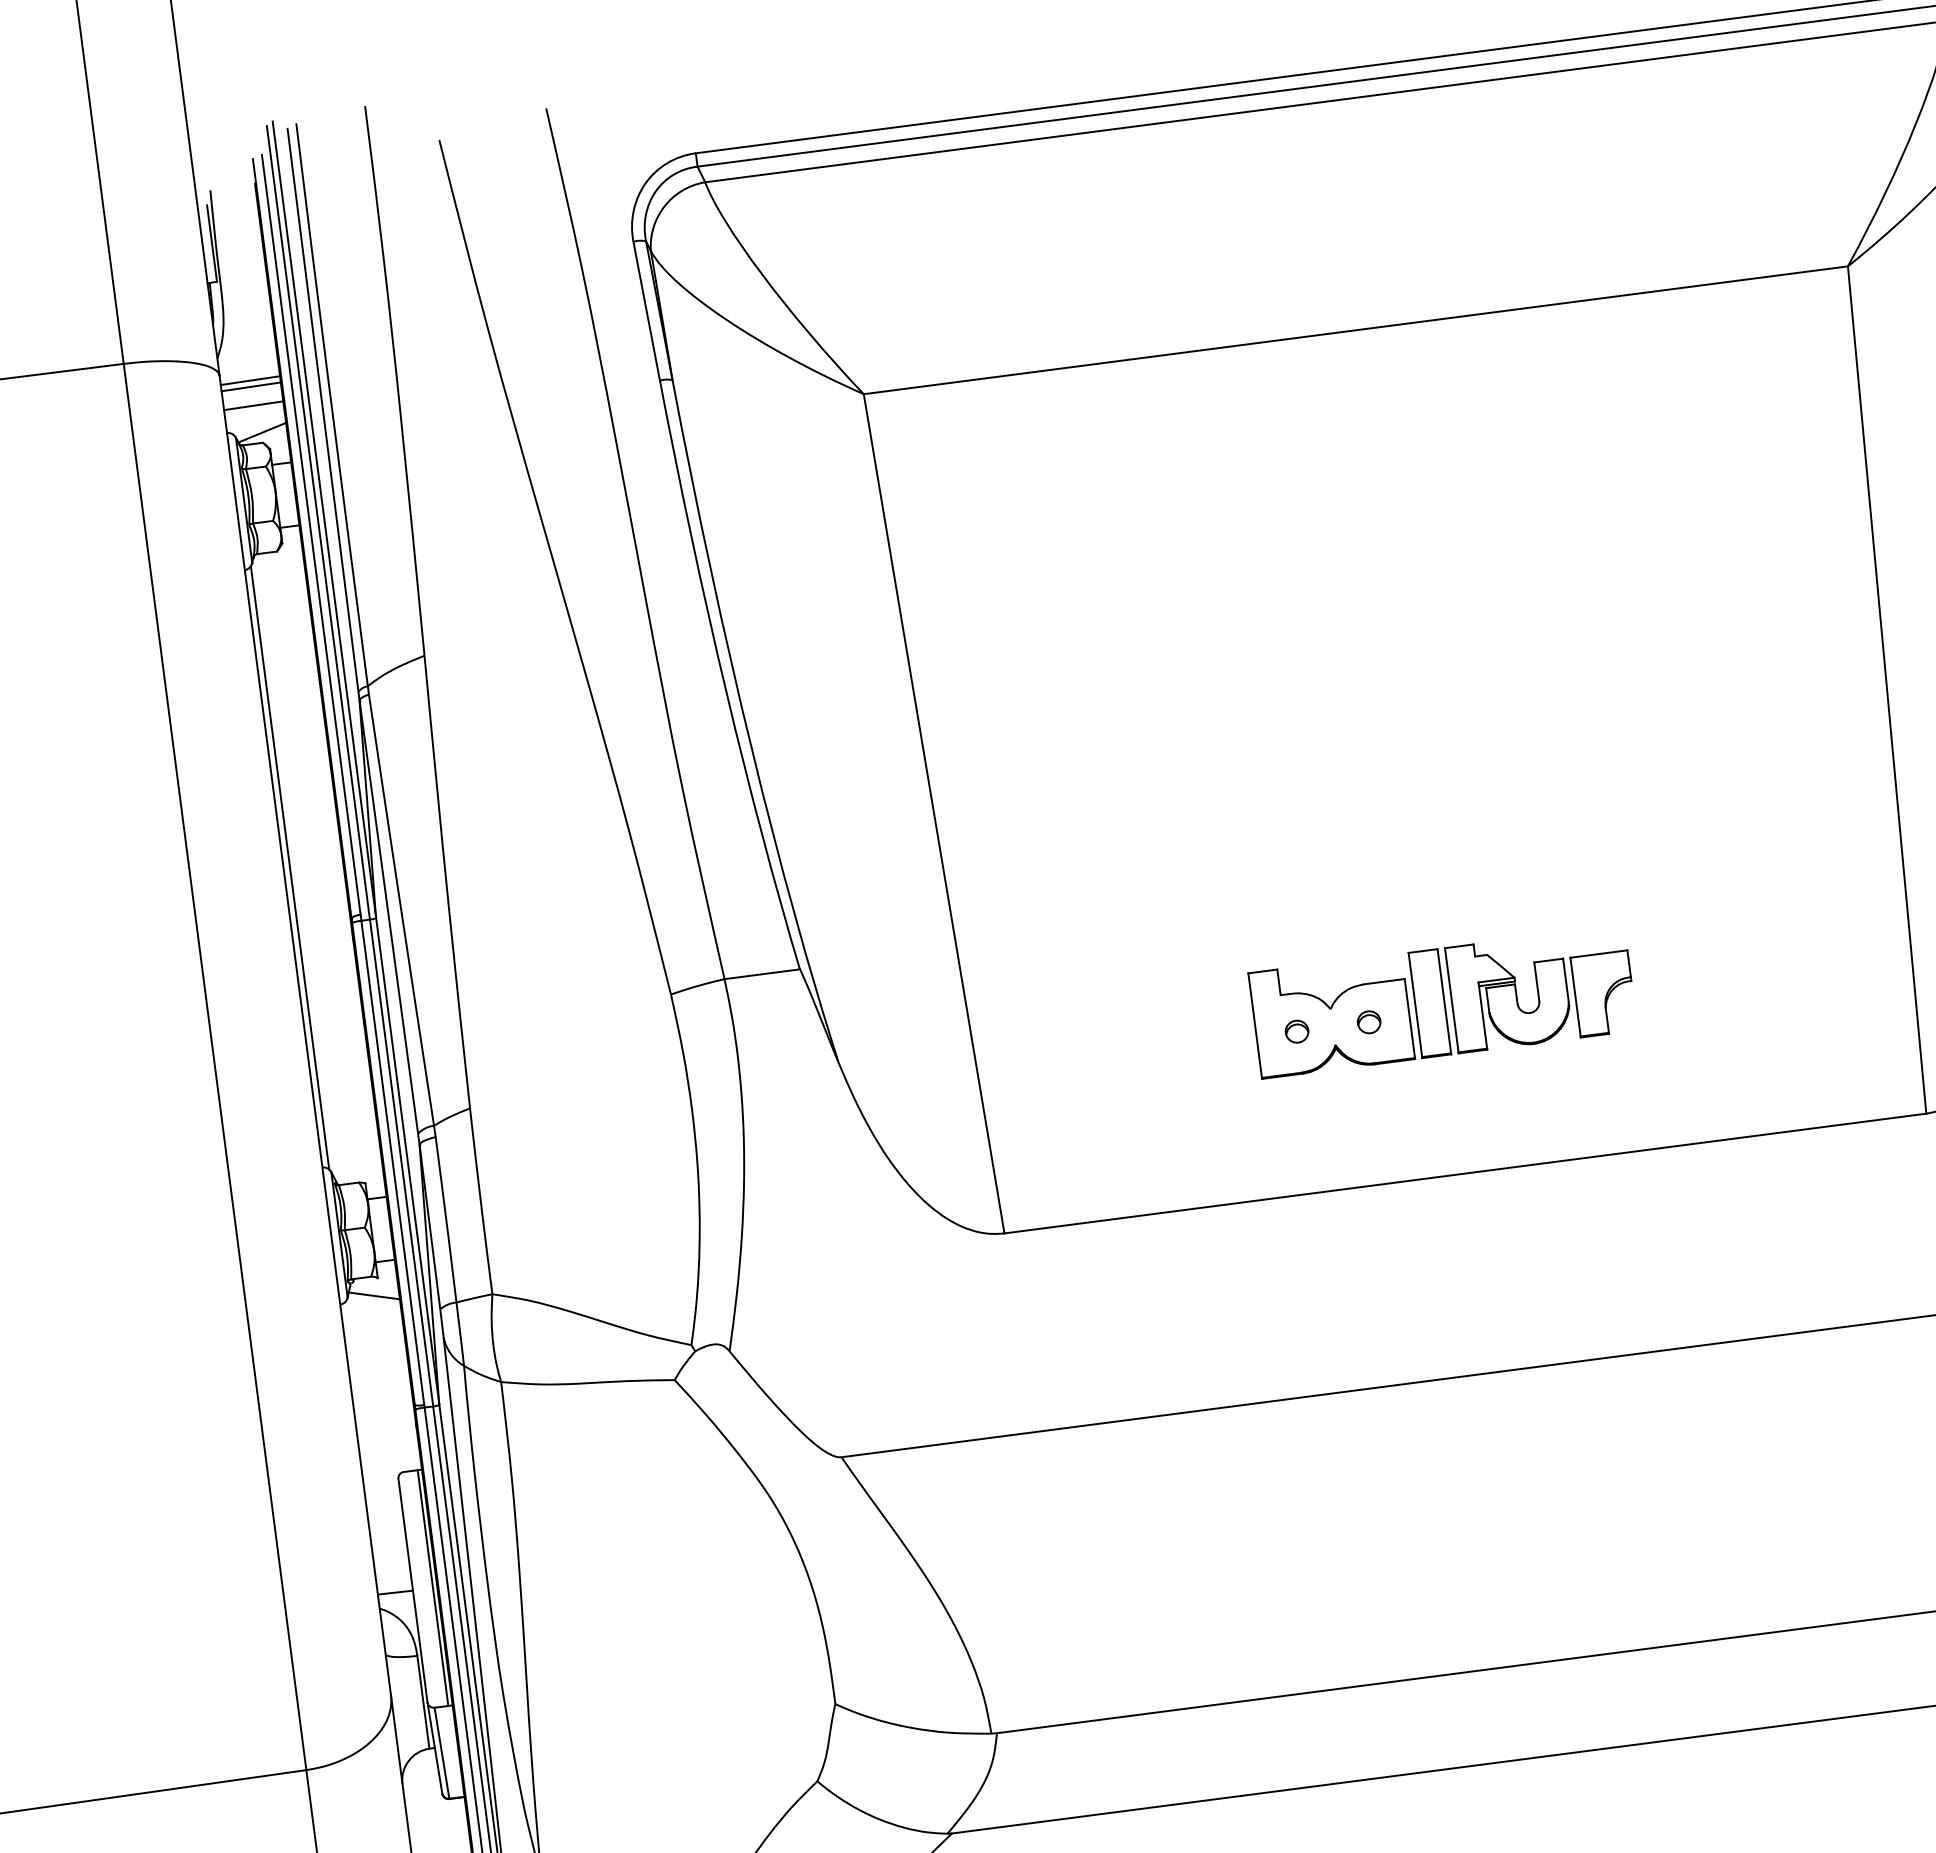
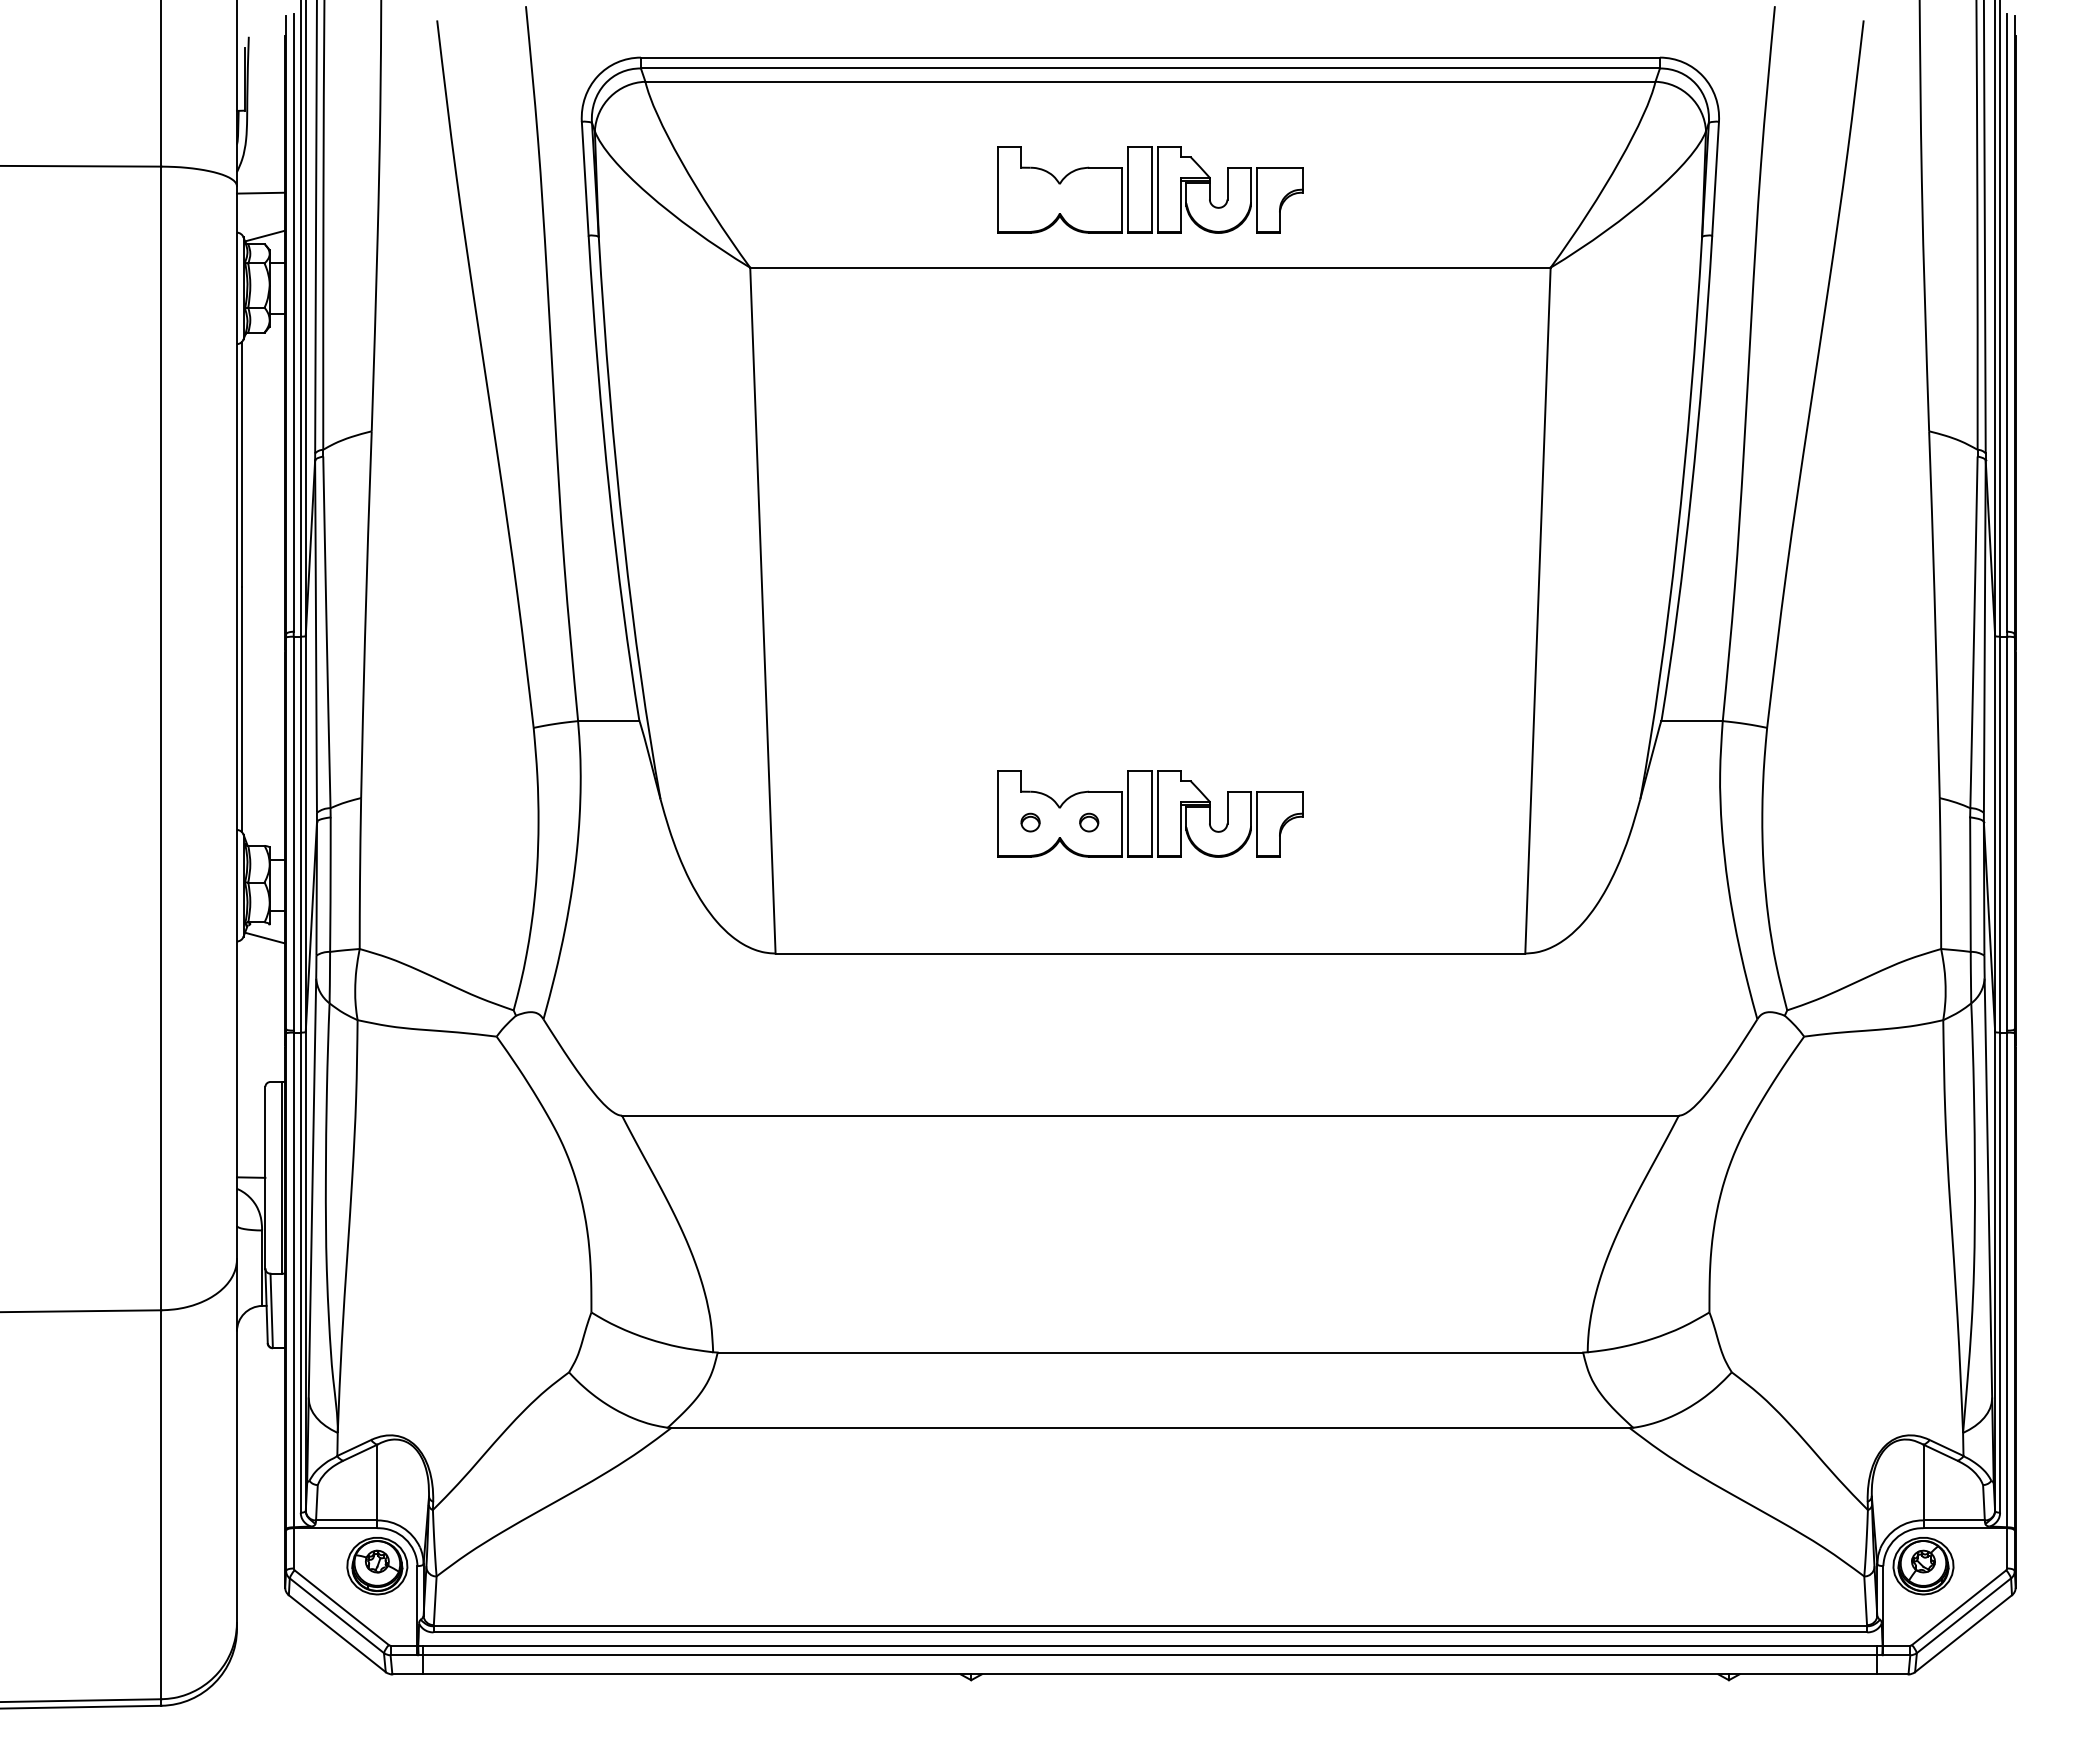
part: (1343, 234) -> (1150, 189), added
line: (250, 386) -> (260, 197), removed
line: (252, 405) -> (260, 213), removed

